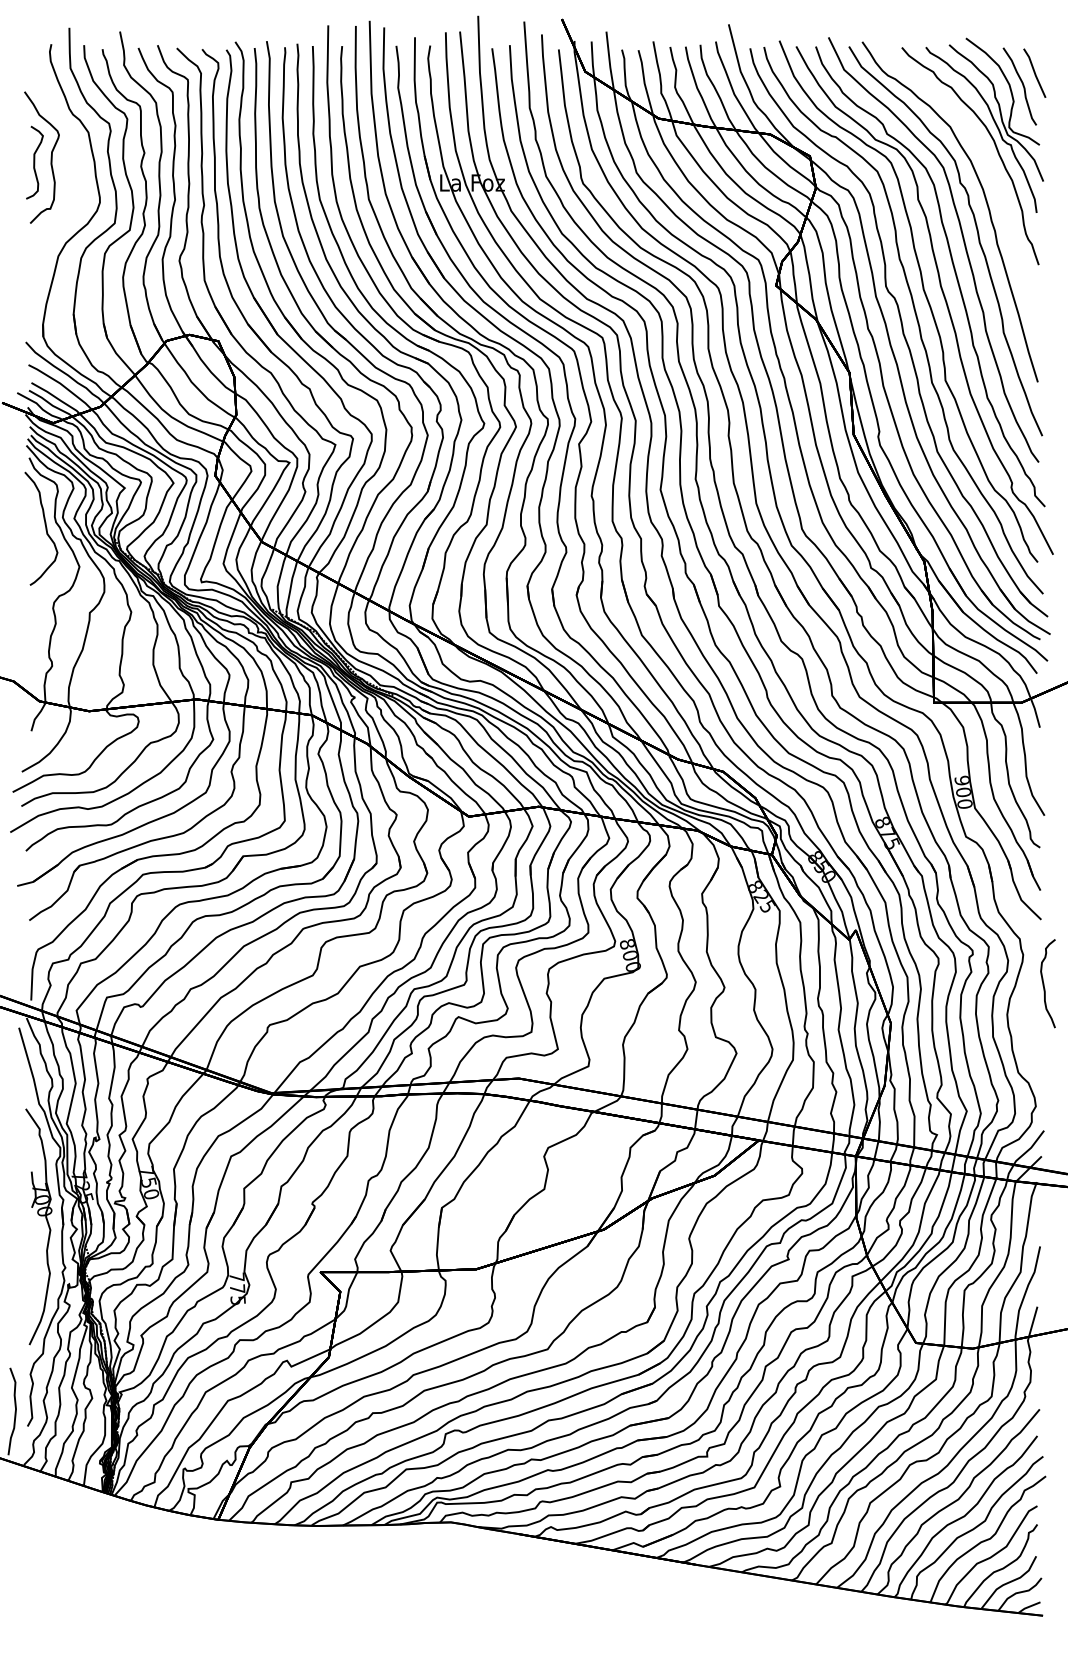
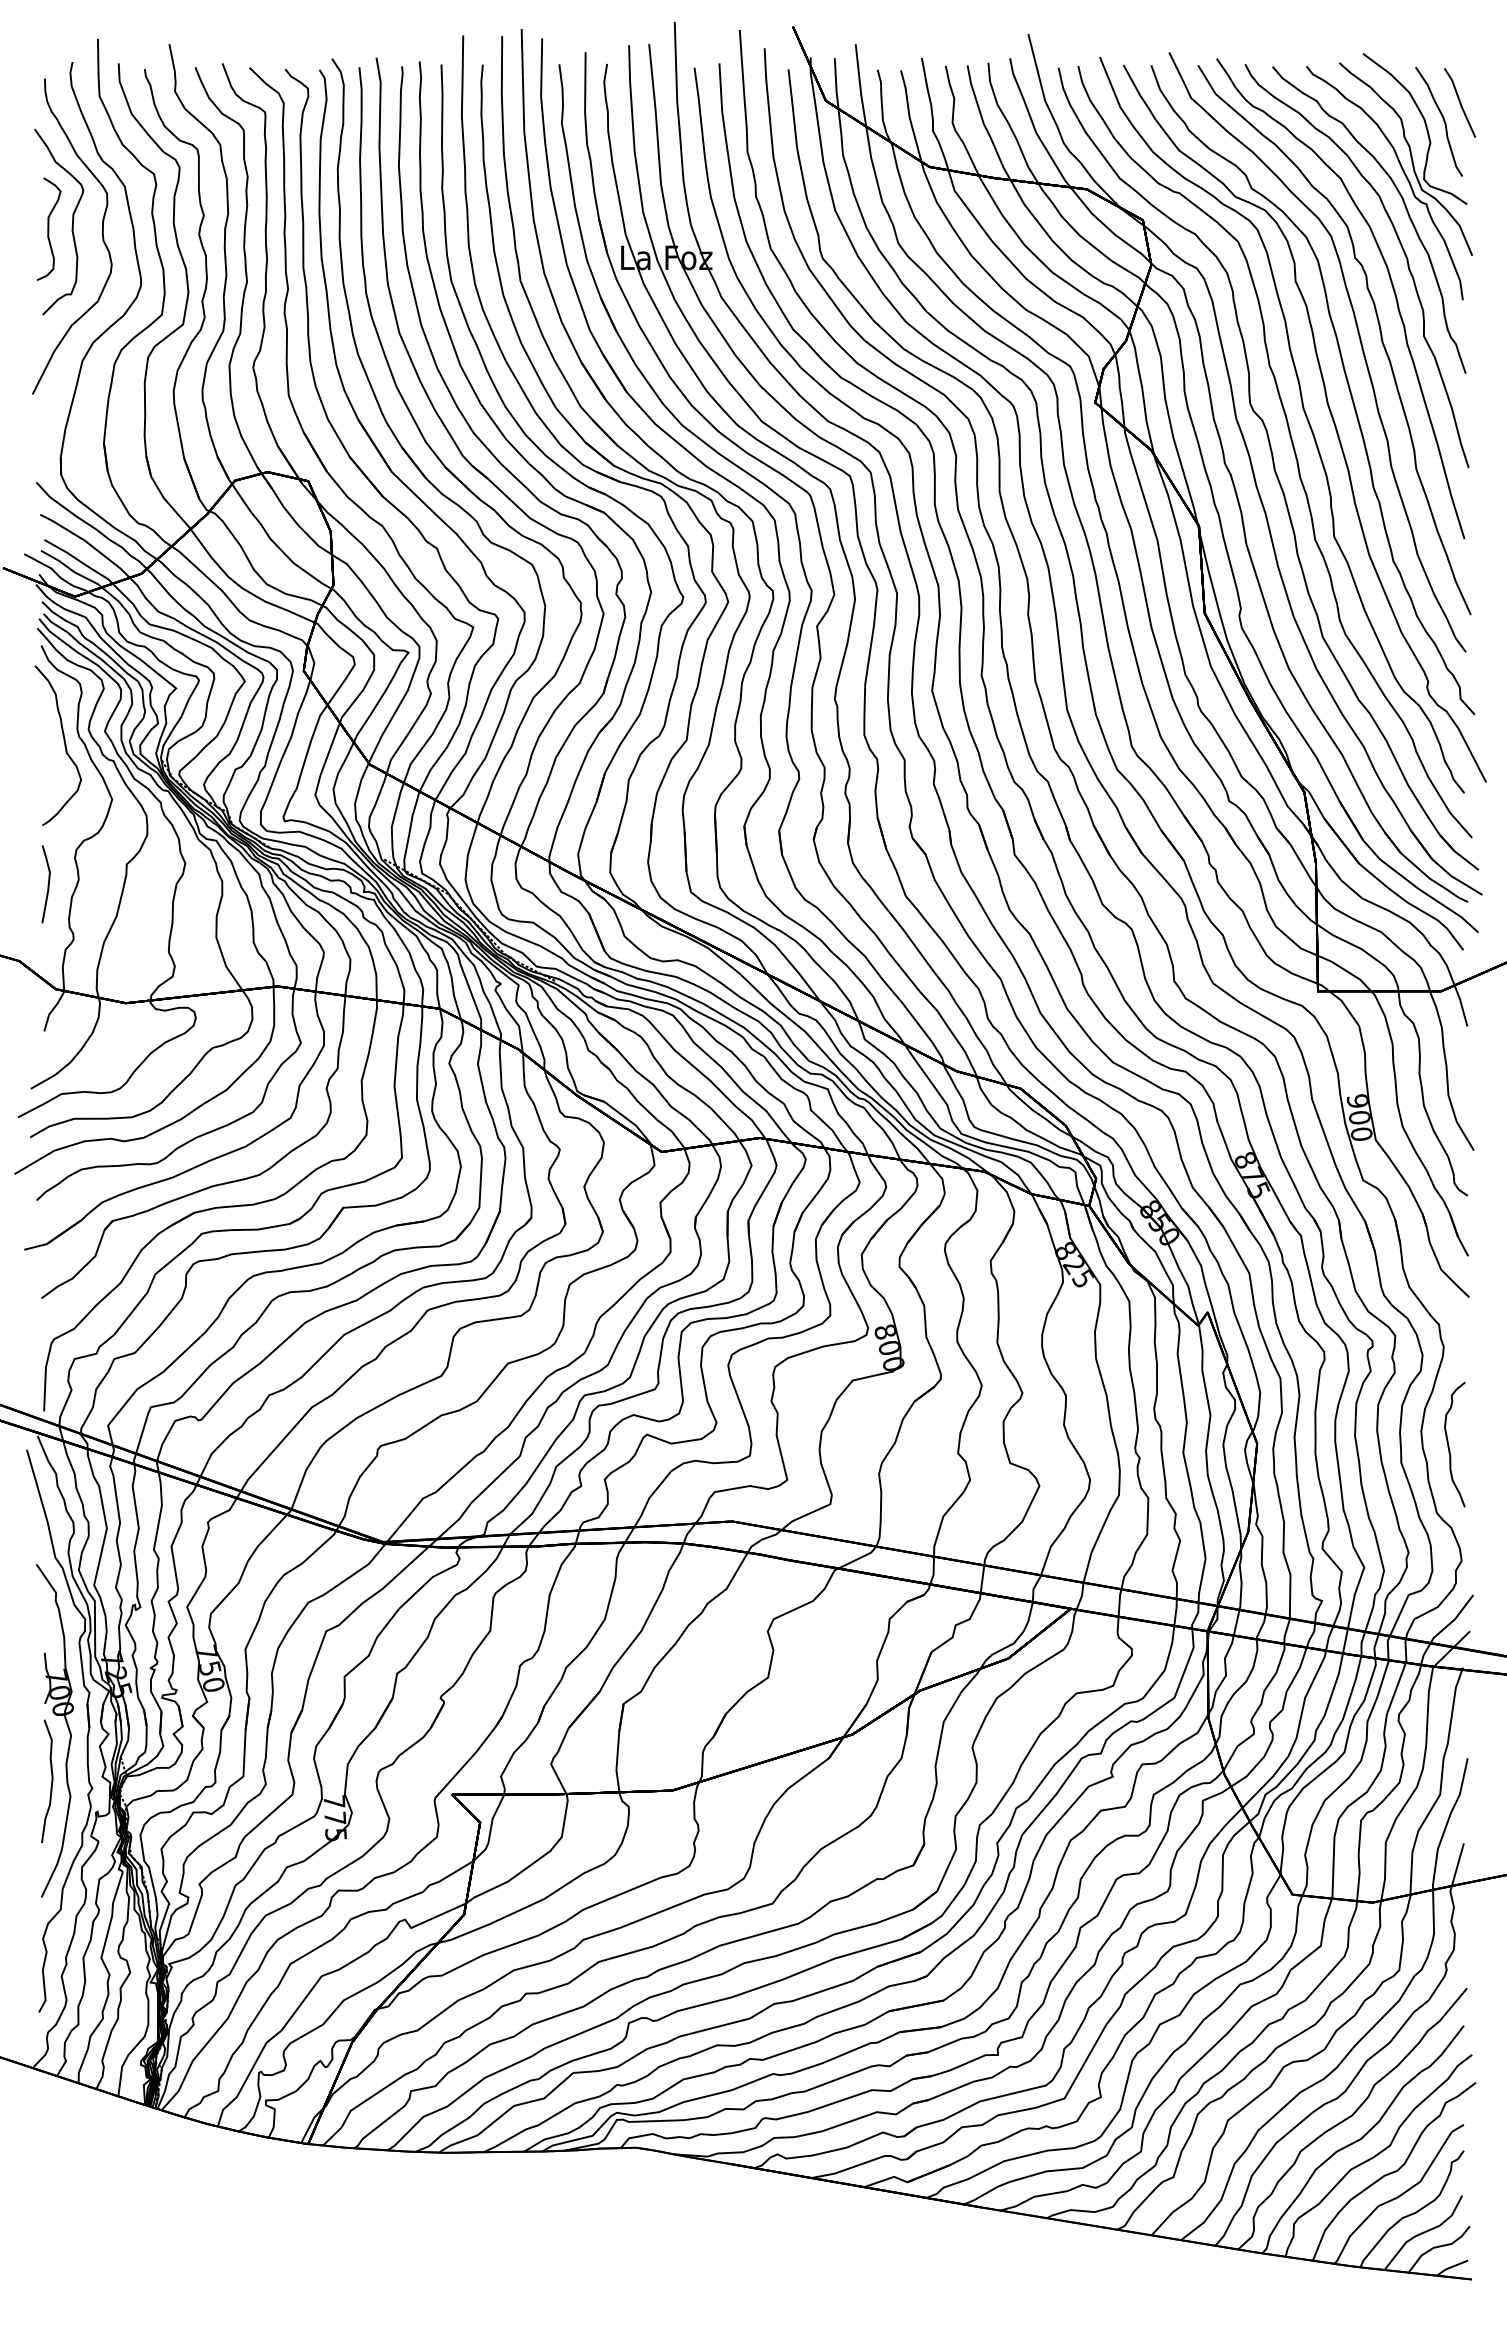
curve: (71, 165) -> (101, 232), added
curve: (993, 176) -> (1401, 248), added
line: (33, 627) -> (47, 884), added
curve: (1044, 984) -> (1449, 1445), moved
curve: (15, 1410) -> (51, 1780), moved

